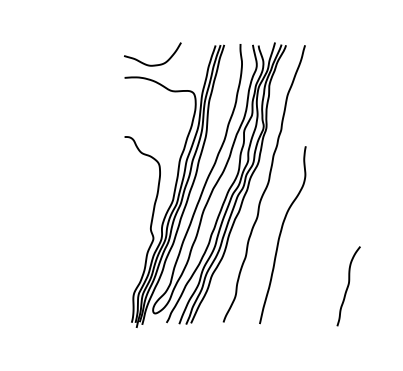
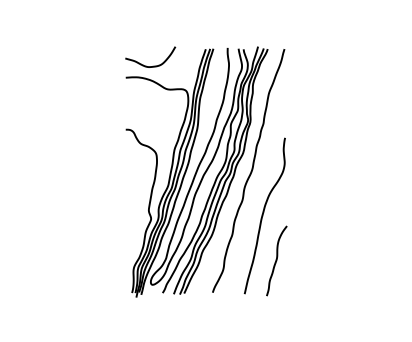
curve: (348, 285) -> (276, 260), moved

